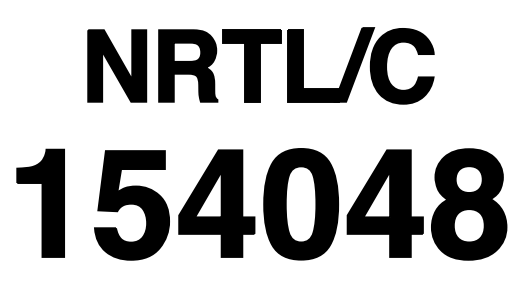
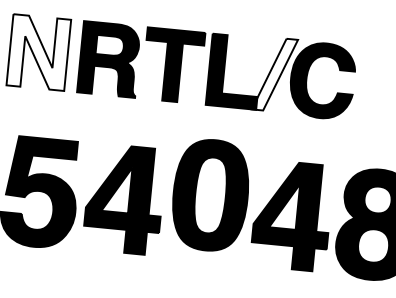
fill: (353, 64) -> (274, 74), removed
fill: (117, 65) -> (39, 52), removed
part: (300, 204) -> (209, 195), moved

